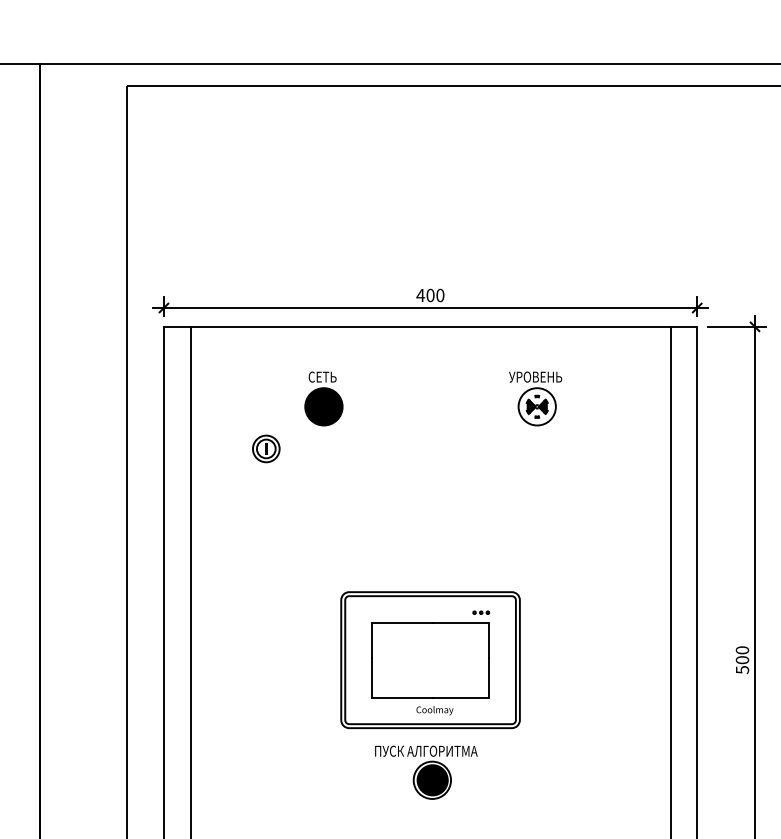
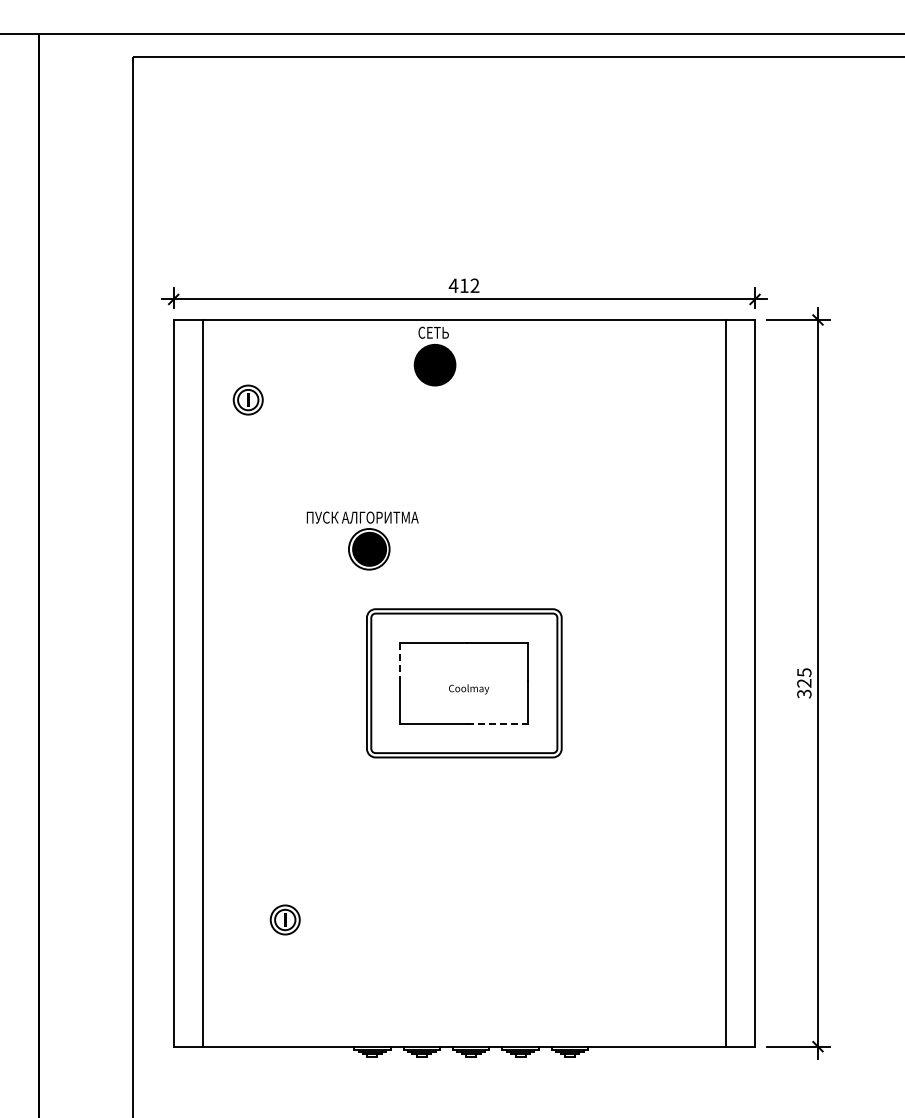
text: (435, 295) -> (469, 285), 400 -> 412
part: (323, 398) -> (434, 356), moved
part: (535, 398) -> (578, 398), removed
part: (265, 448) -> (247, 399), moved
part: (481, 612) -> (519, 631), removed
line: (372, 641) -> (400, 662), solid -> dashed
text: (742, 660) -> (804, 683), 500 -> 325
line: (460, 697) -> (497, 724), solid -> dashed
text: (435, 710) -> (469, 689), moved
part: (426, 772) -> (362, 540), moved

